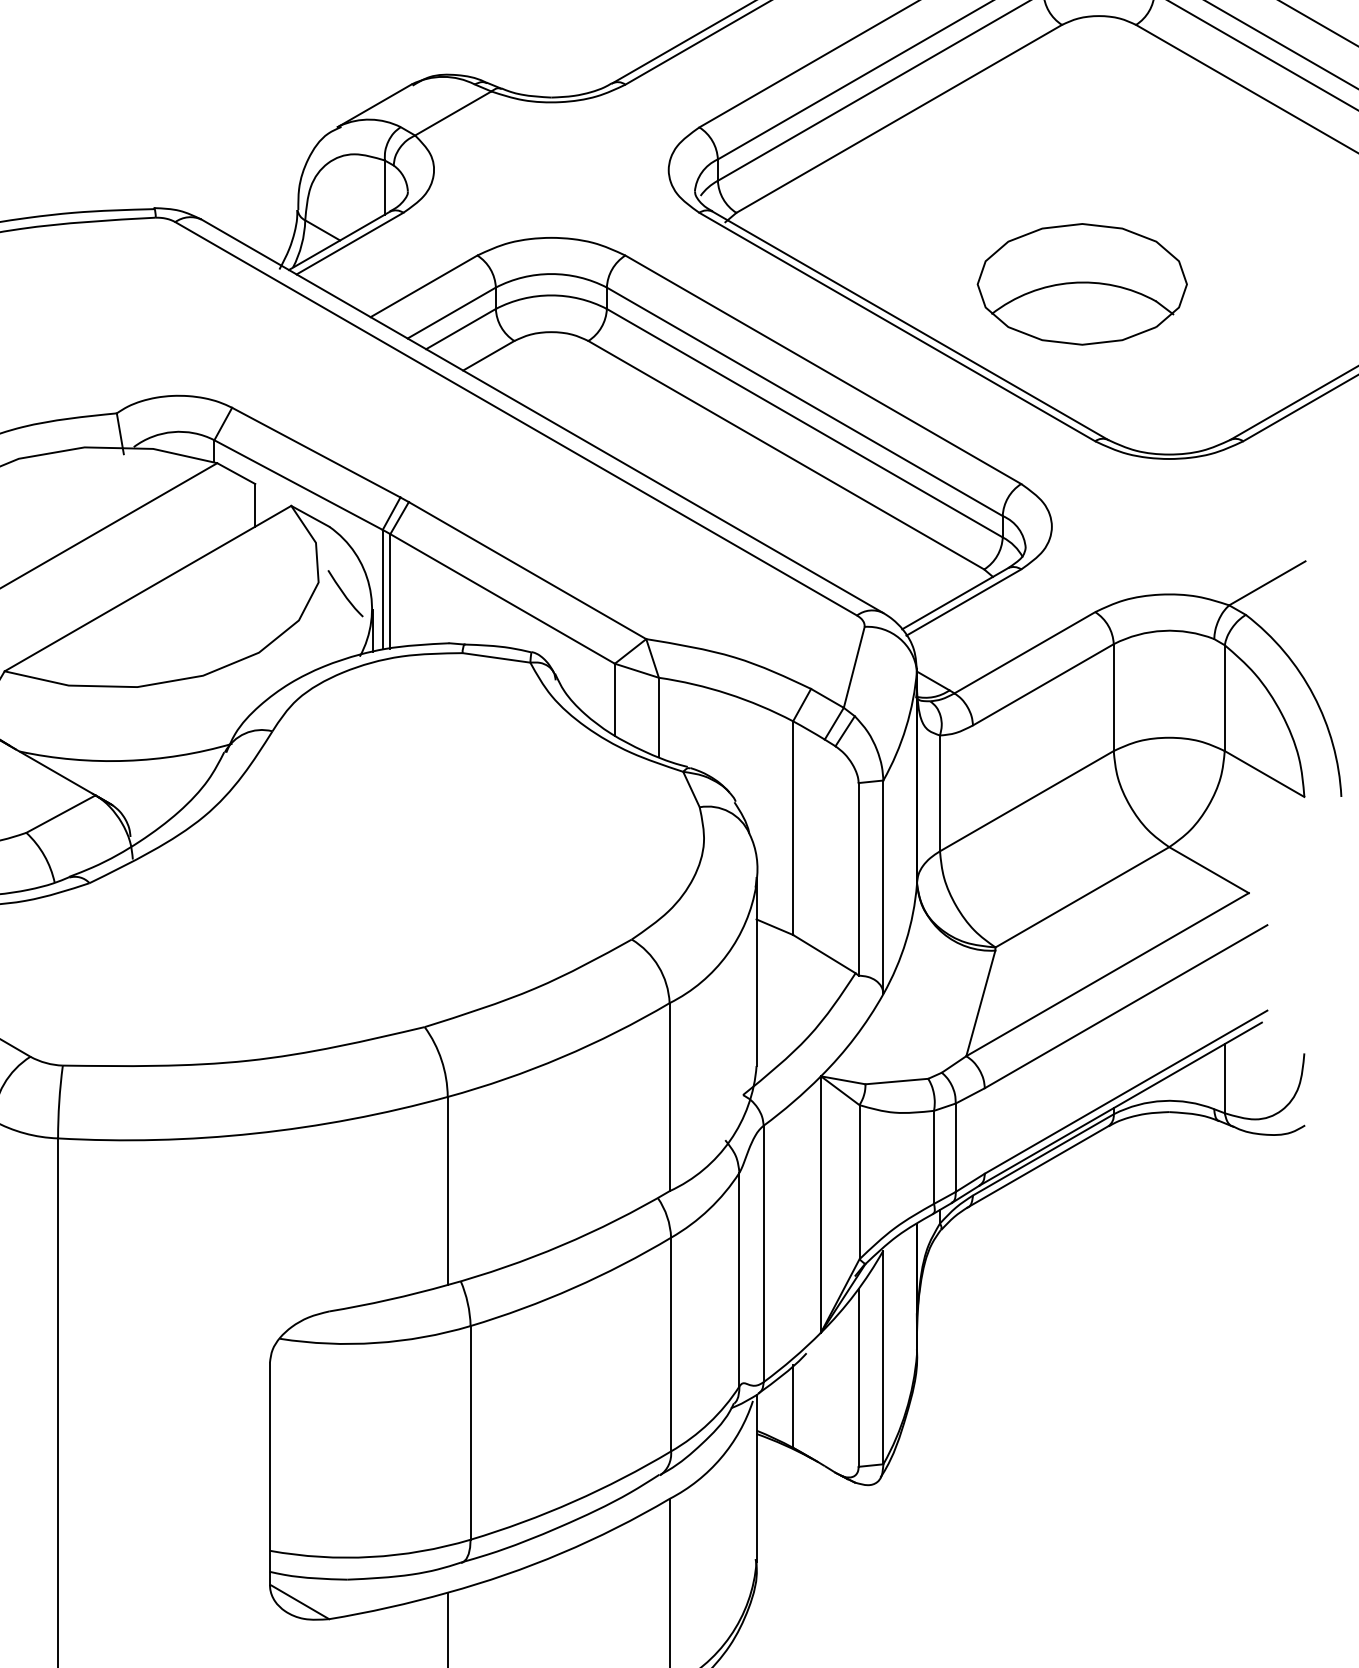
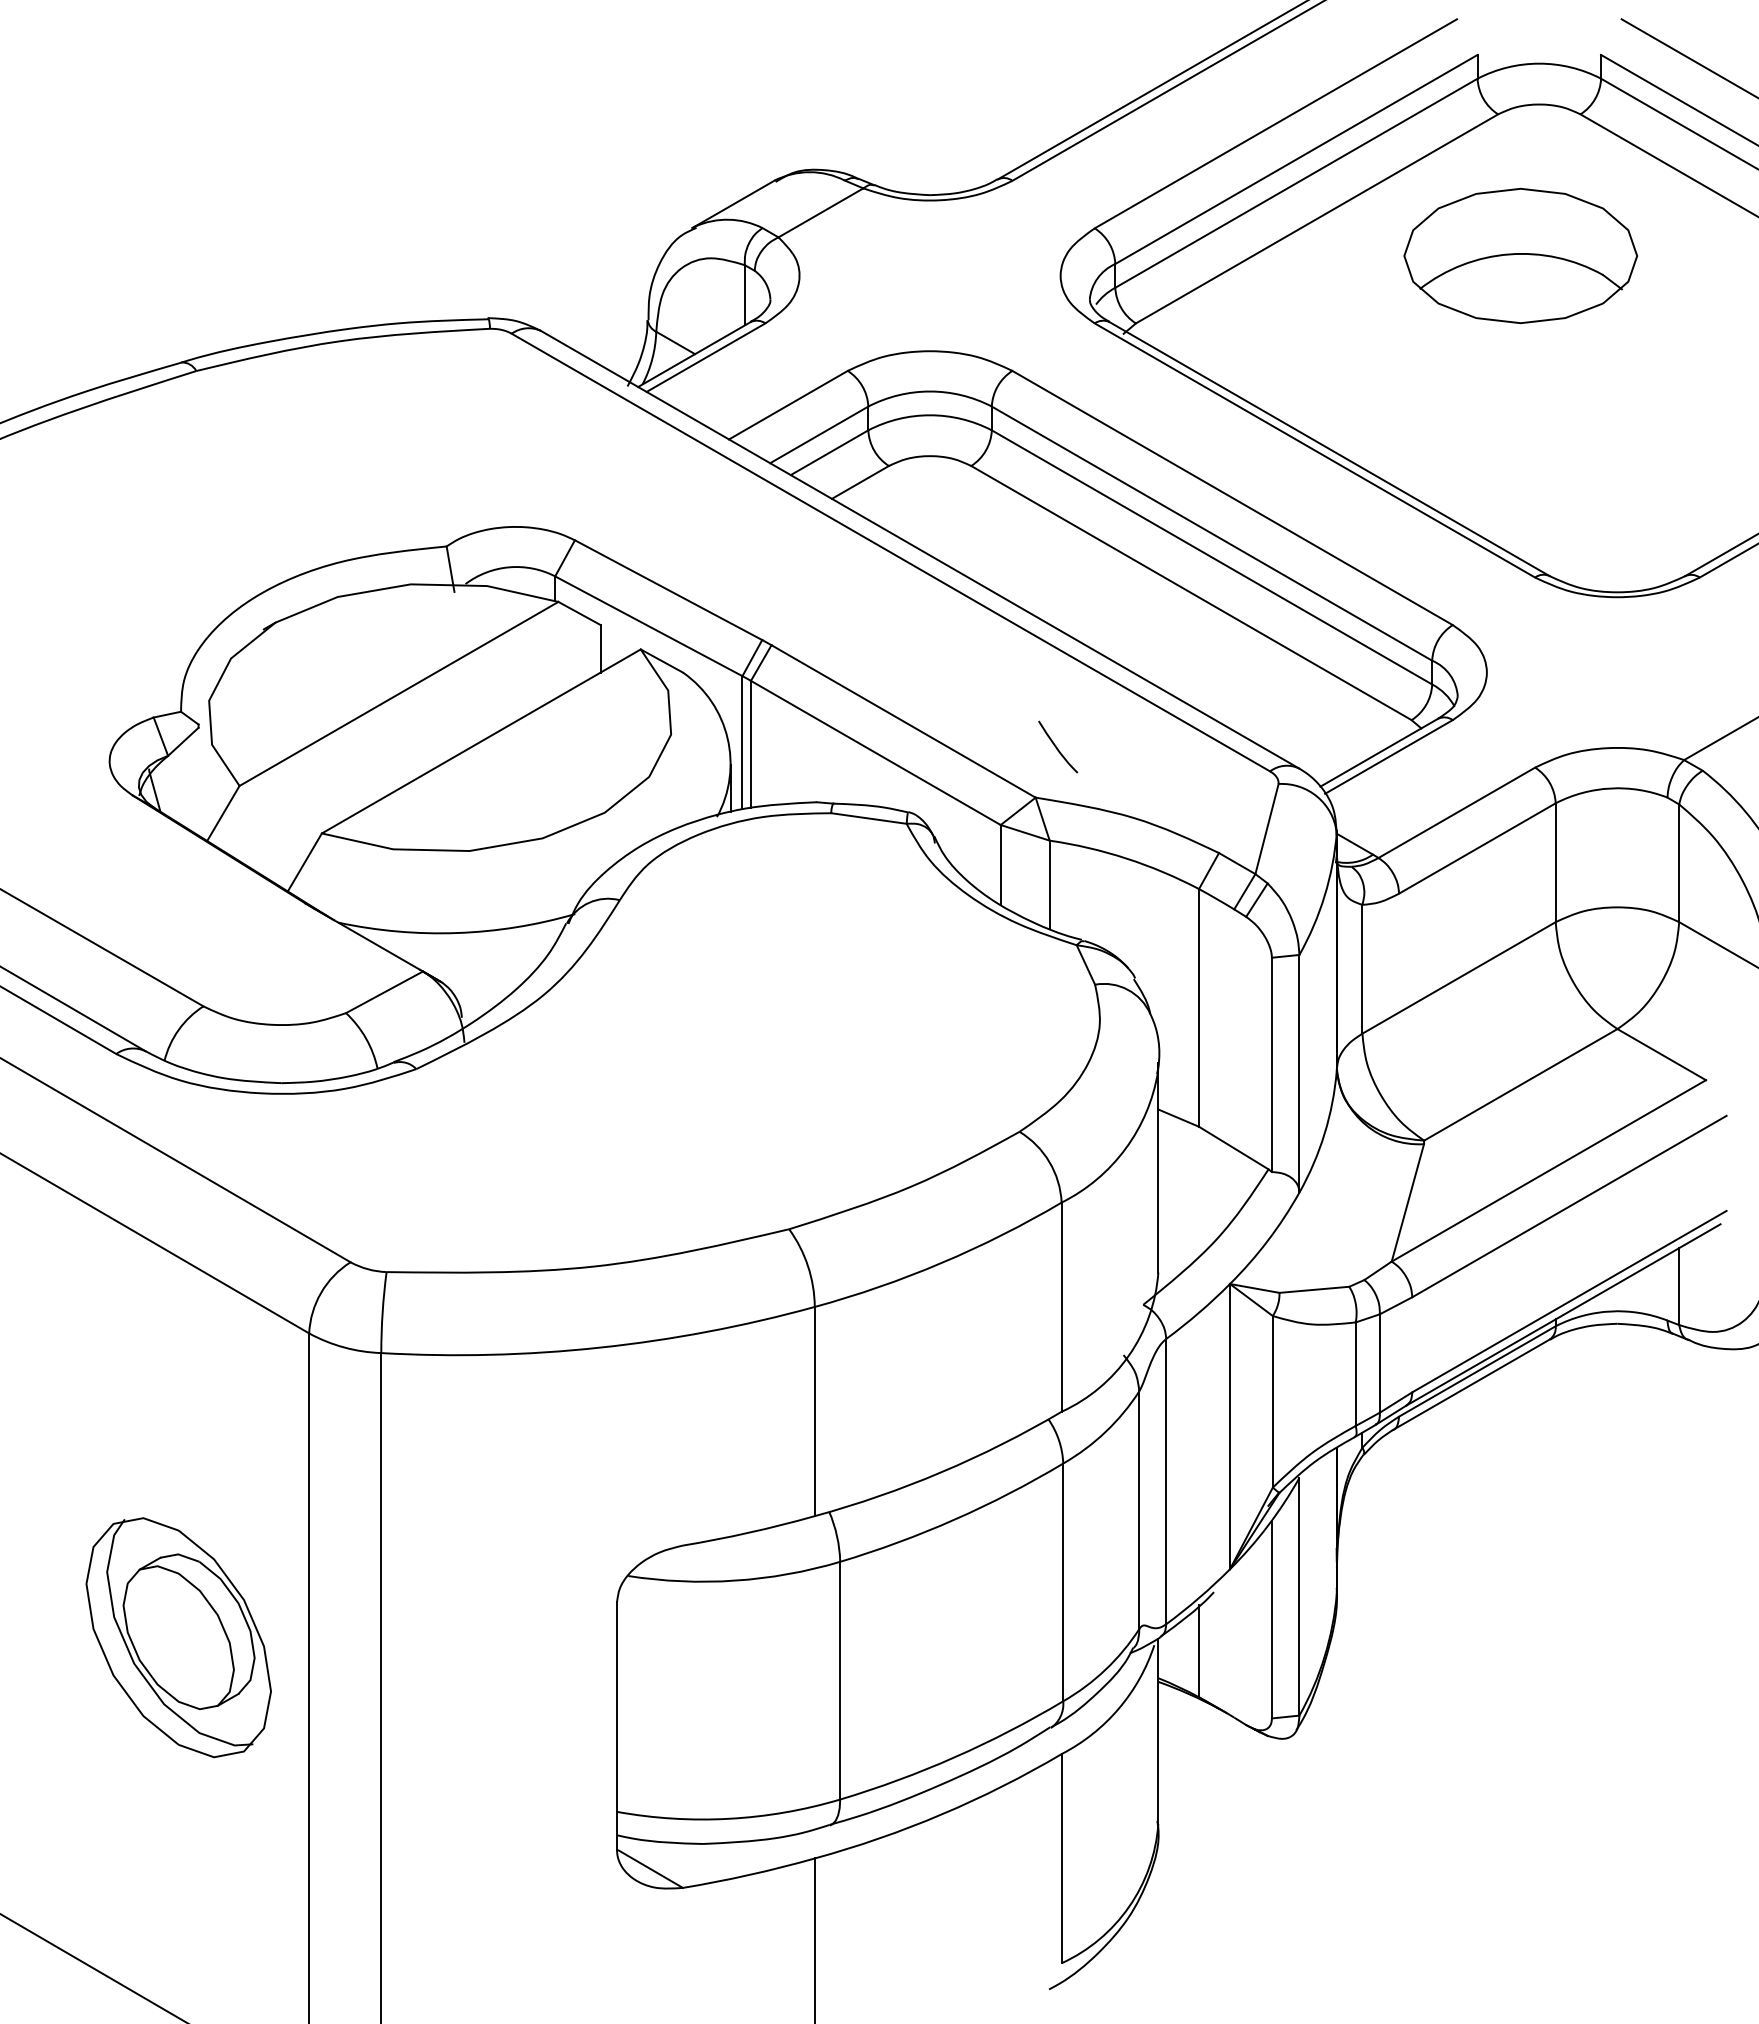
part: (1082, 283) -> (1520, 255), moved
curve: (345, 594) -> (1057, 747), moved

